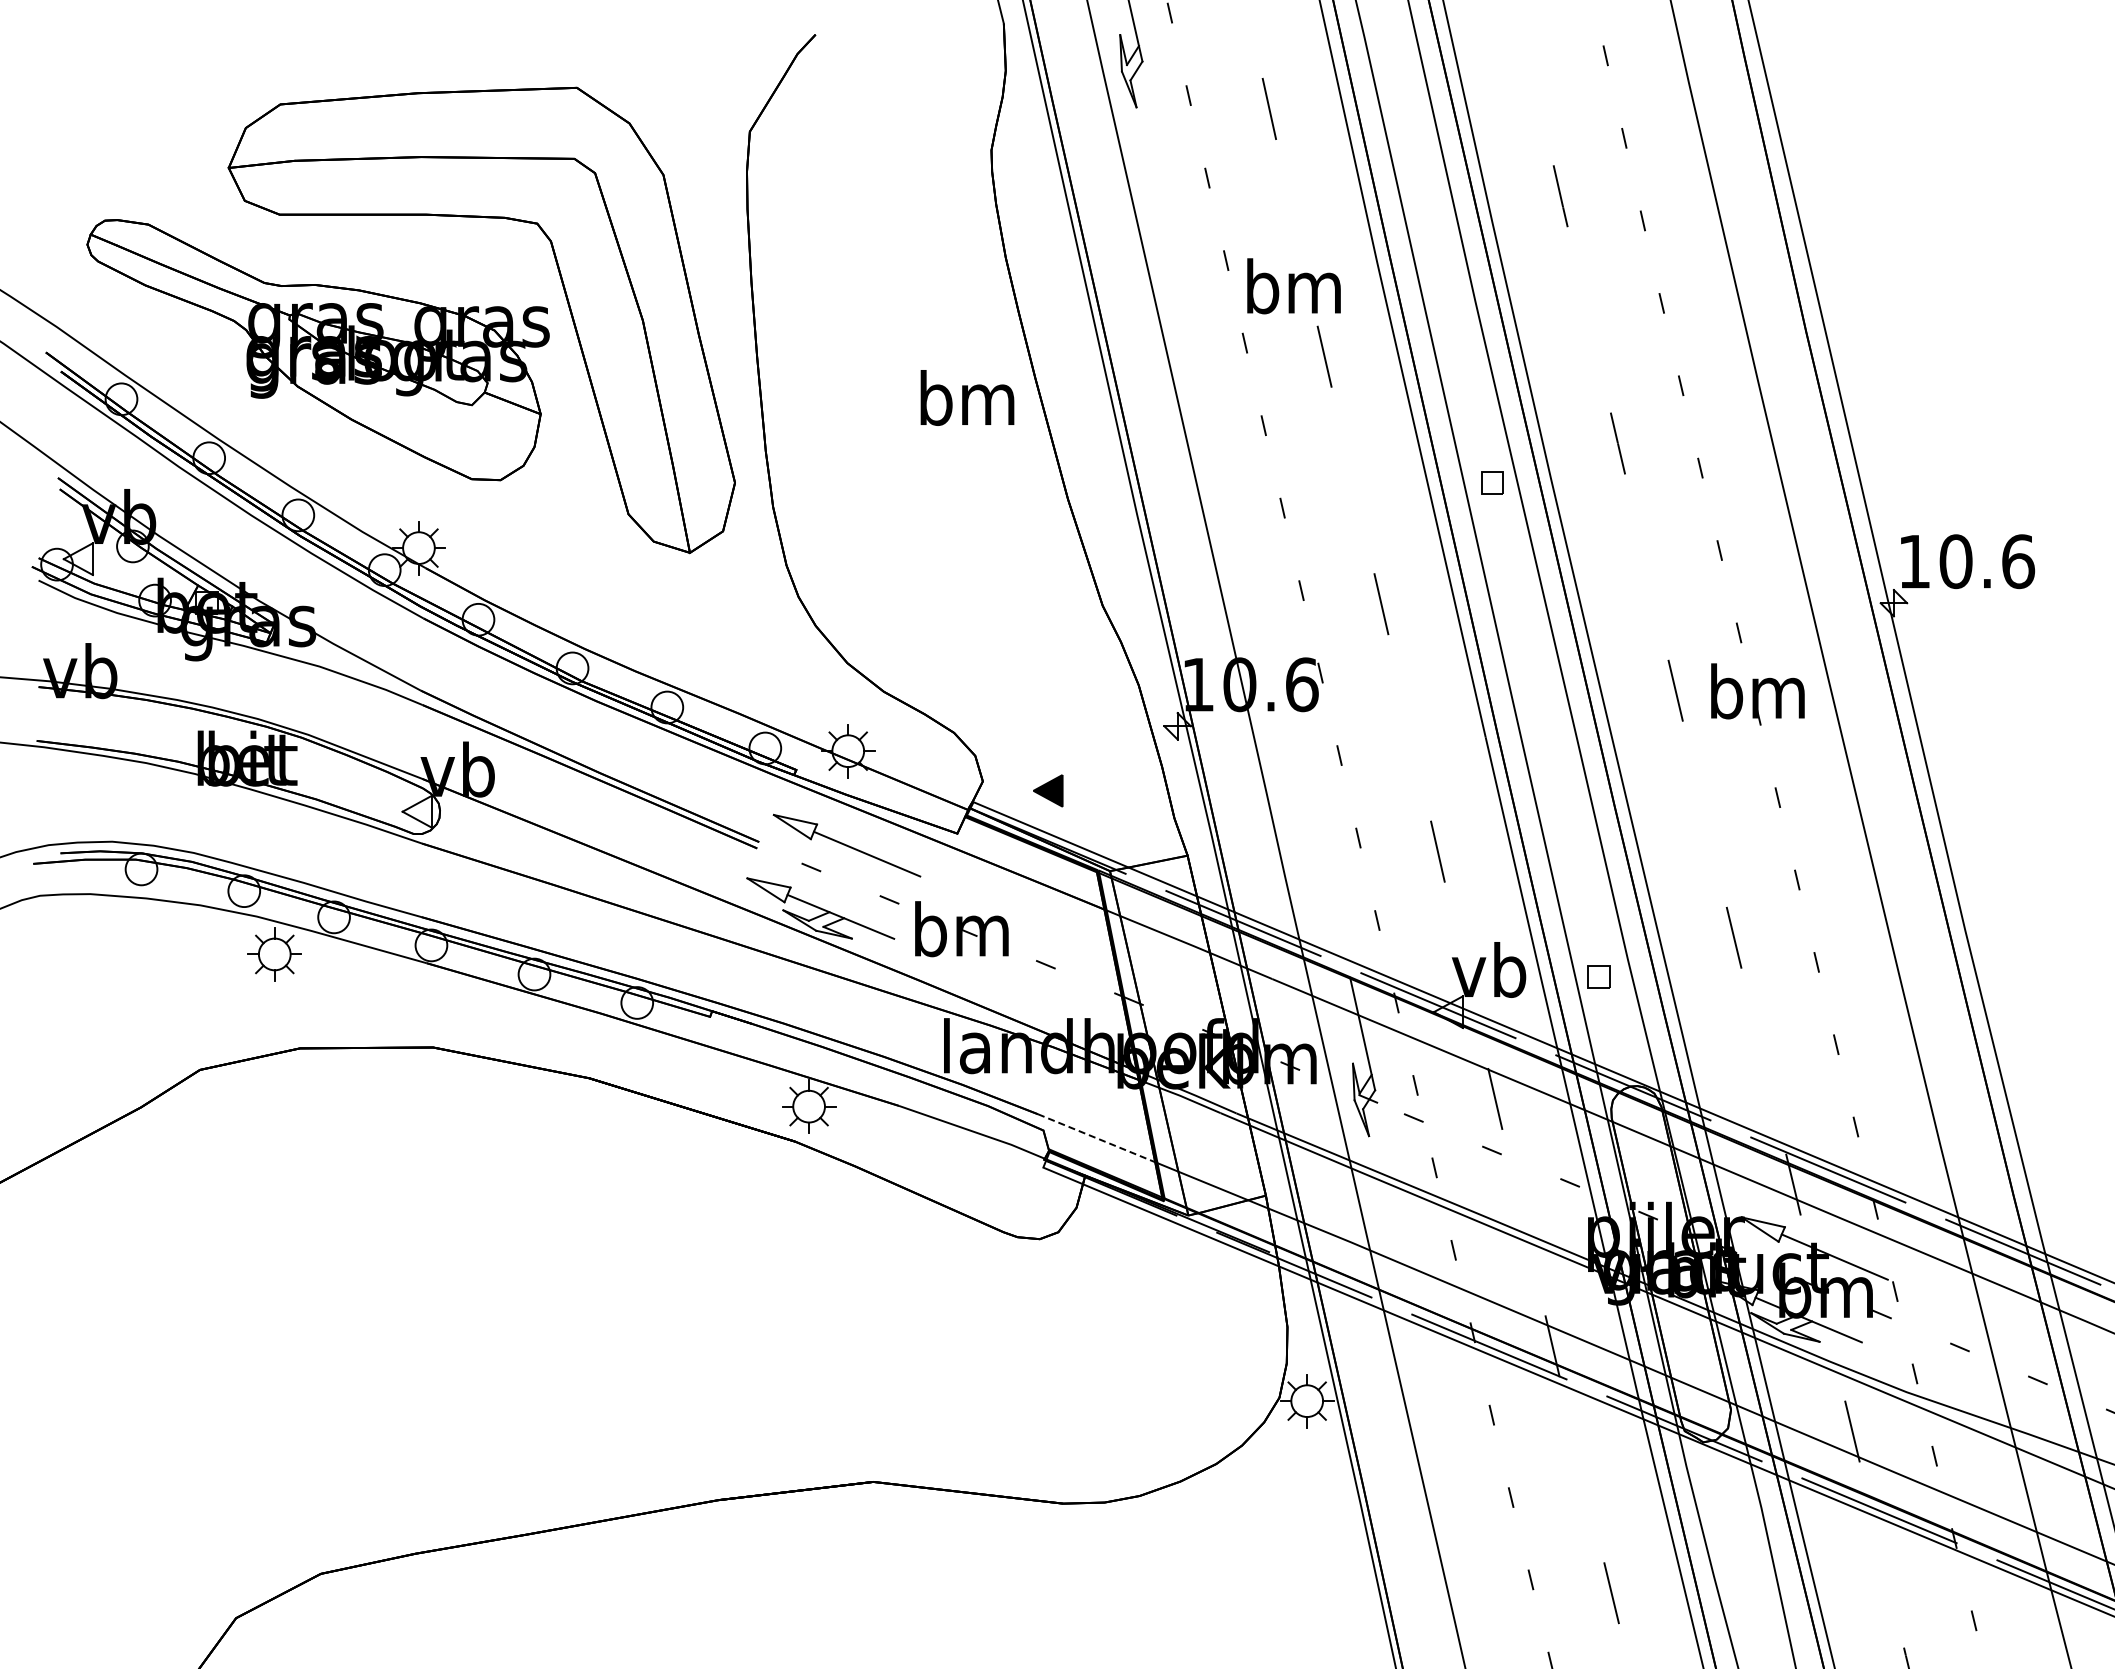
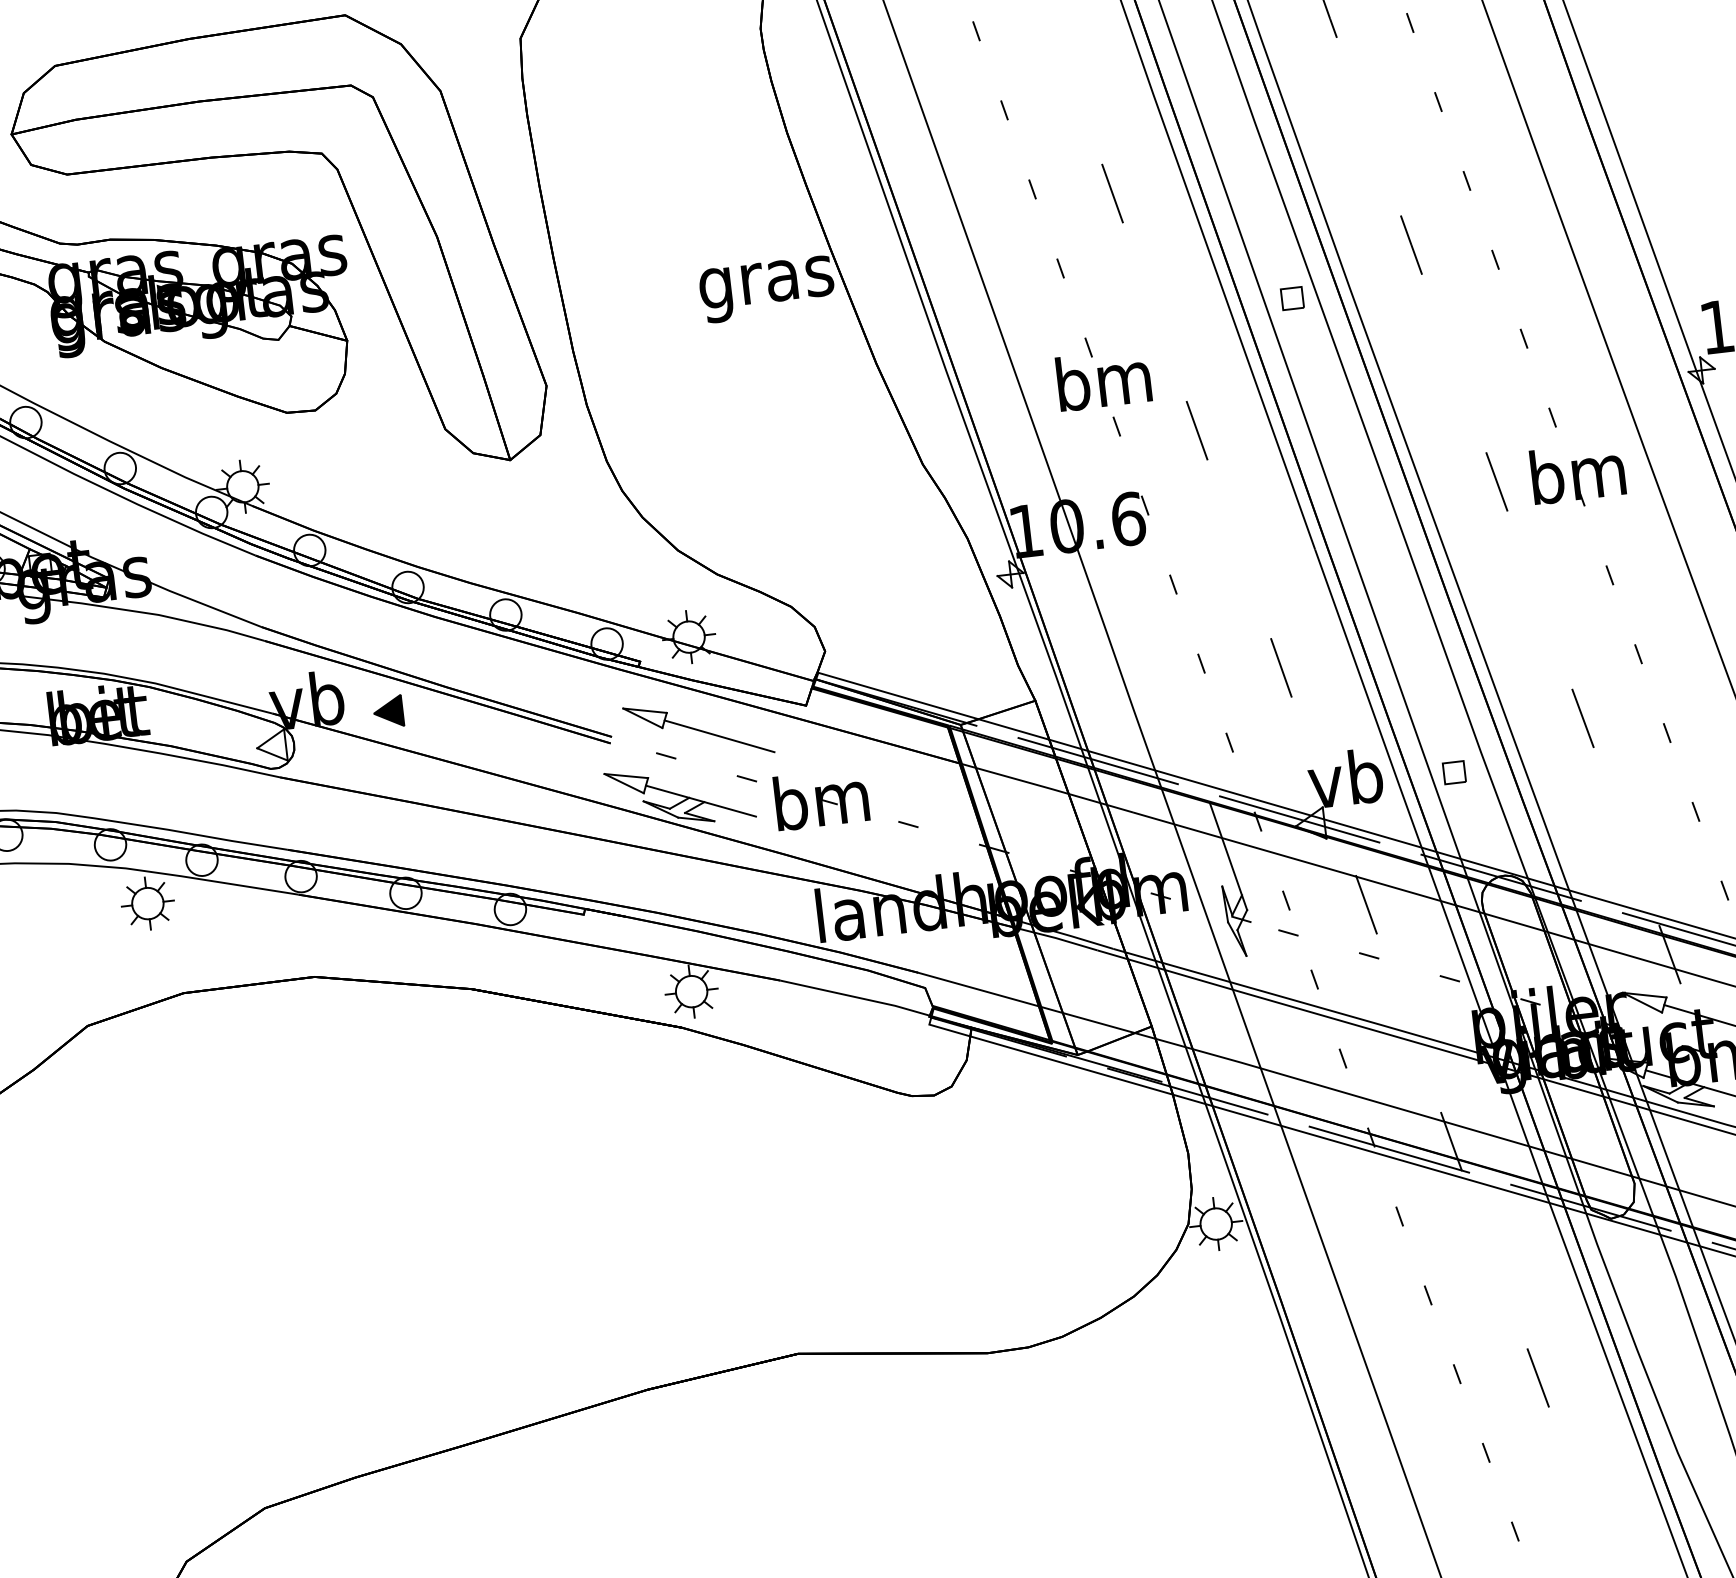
text: (1293, 286) -> (1103, 380), moved
text: (967, 405) -> (766, 282), bm -> gras
part: (1048, 790) -> (388, 711), moved
line: (1097, 1138) -> (979, 989), dashed -> solid

